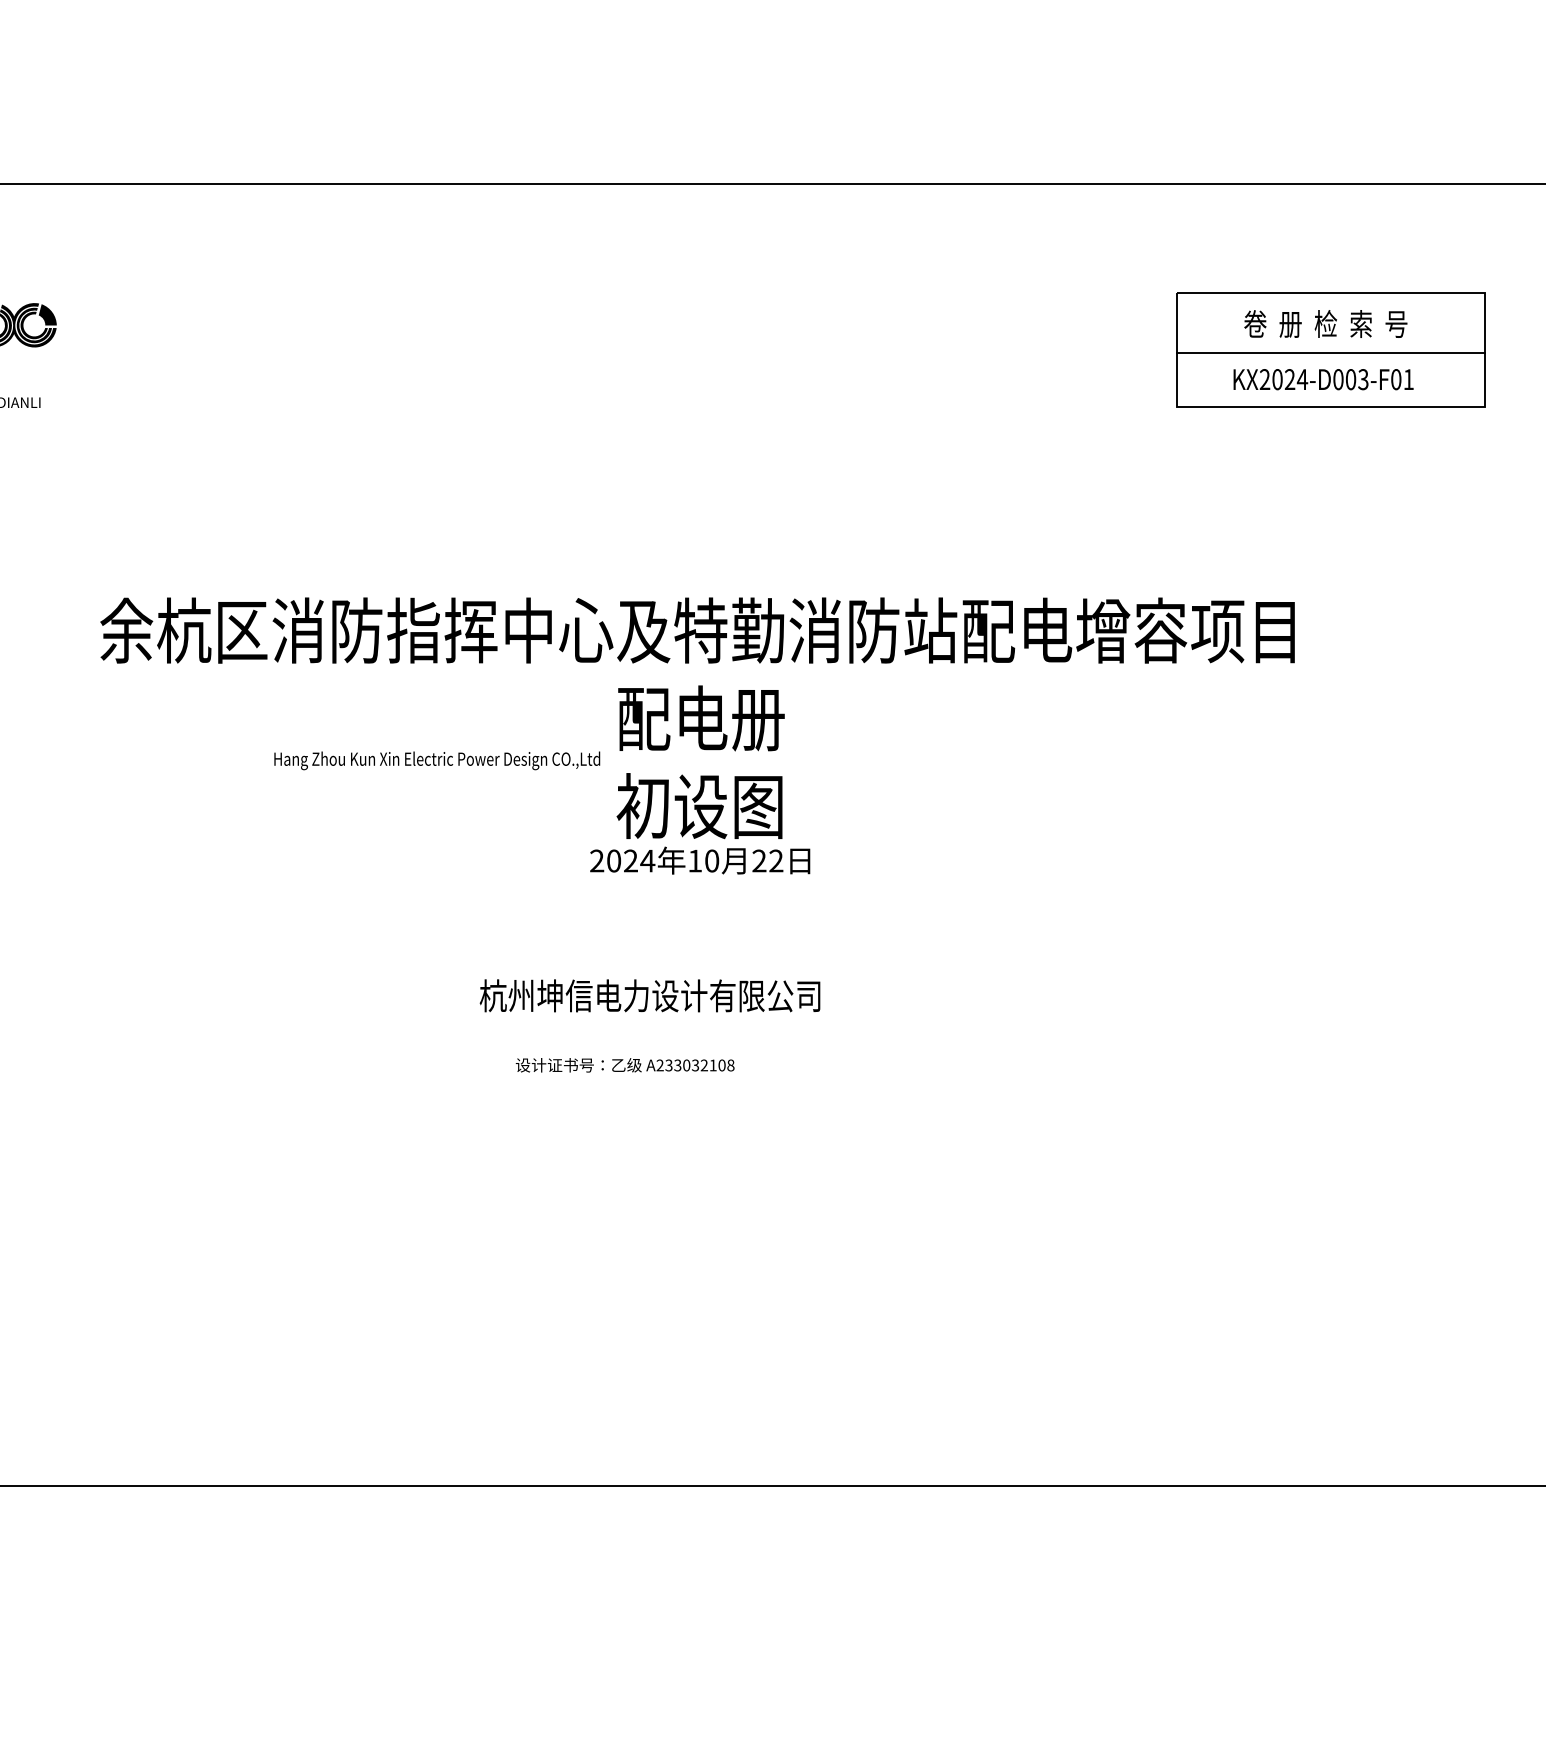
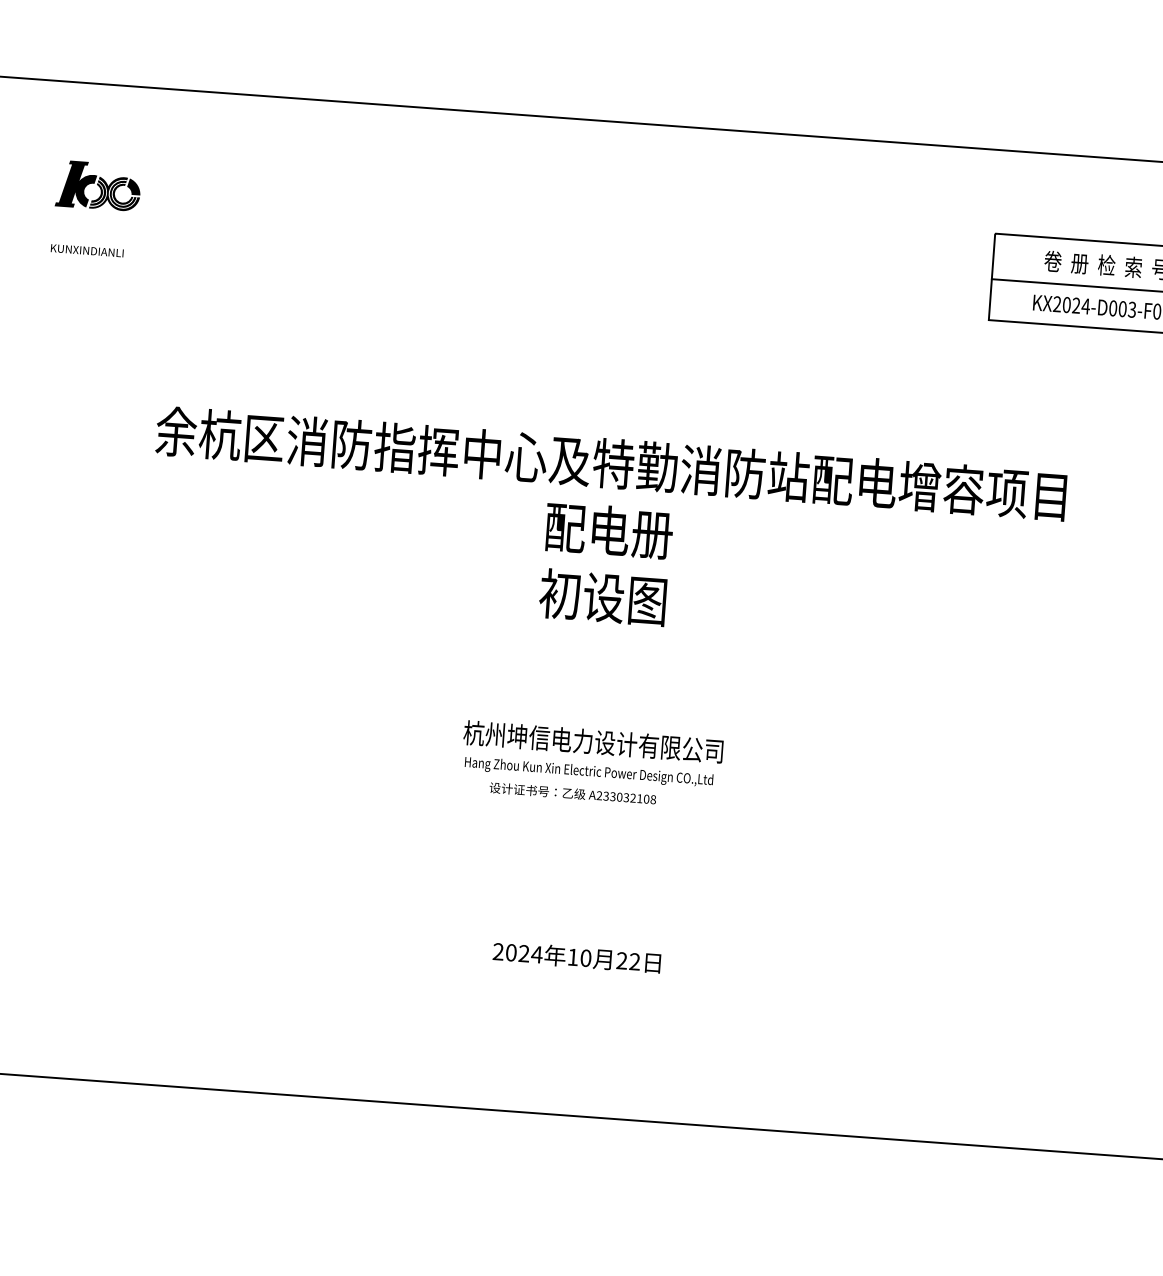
text: (437, 760) -> (589, 772), moved
text: (700, 860) -> (577, 957), moved
text: (649, 995) -> (593, 741), moved
text: (624, 1065) -> (572, 793), moved

